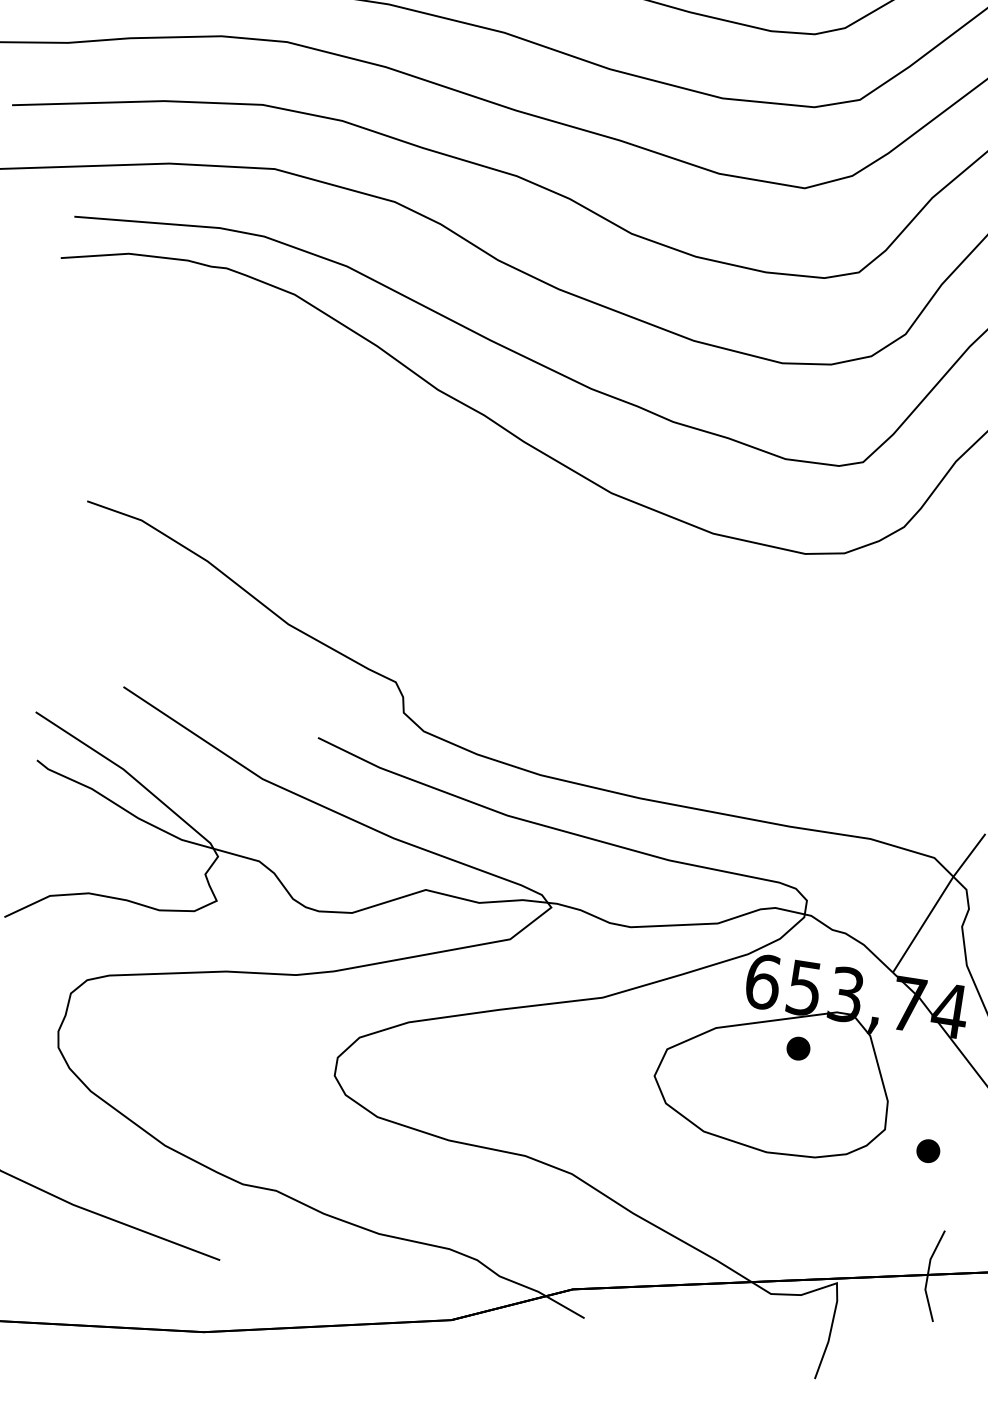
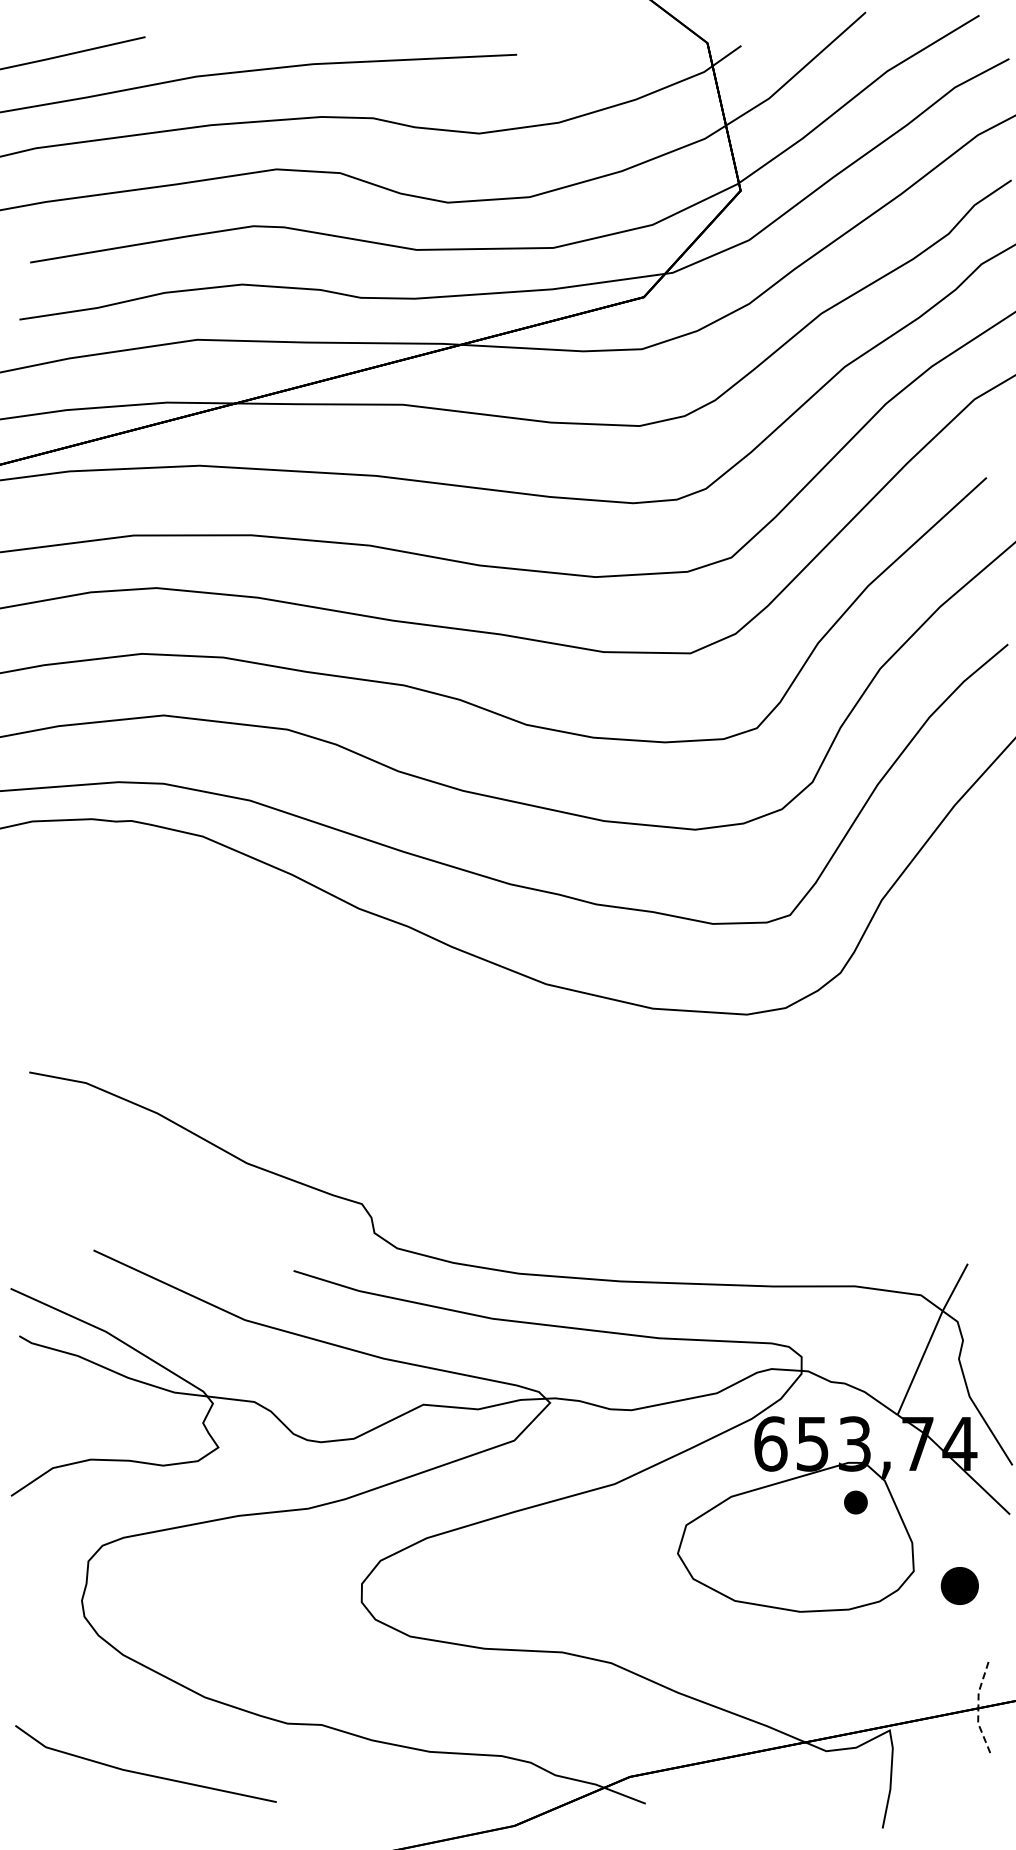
part: (798, 1048) -> (855, 1502), moved
part: (927, 1150) -> (959, 1585), size x1.6
line: (927, 1275) -> (978, 1708), solid -> dashed

